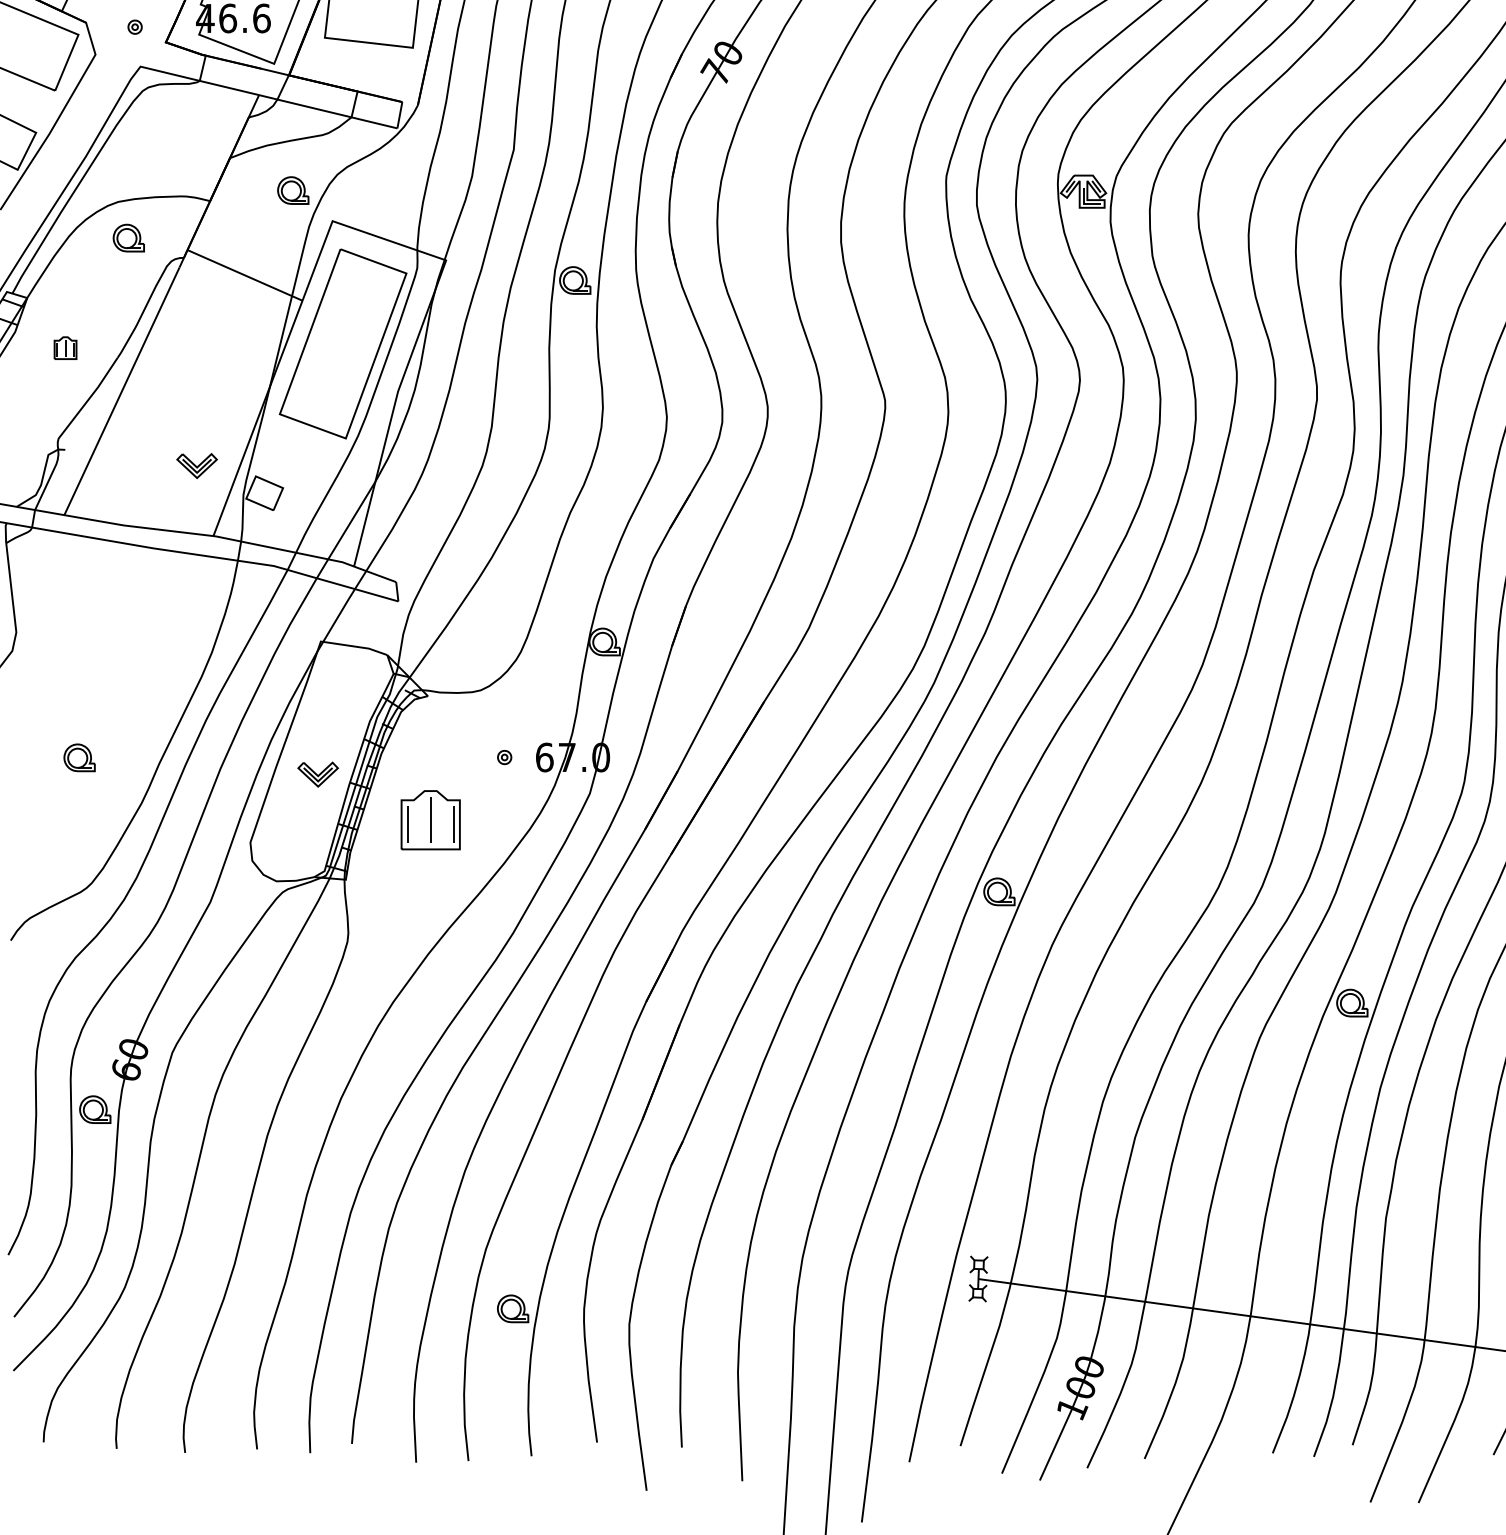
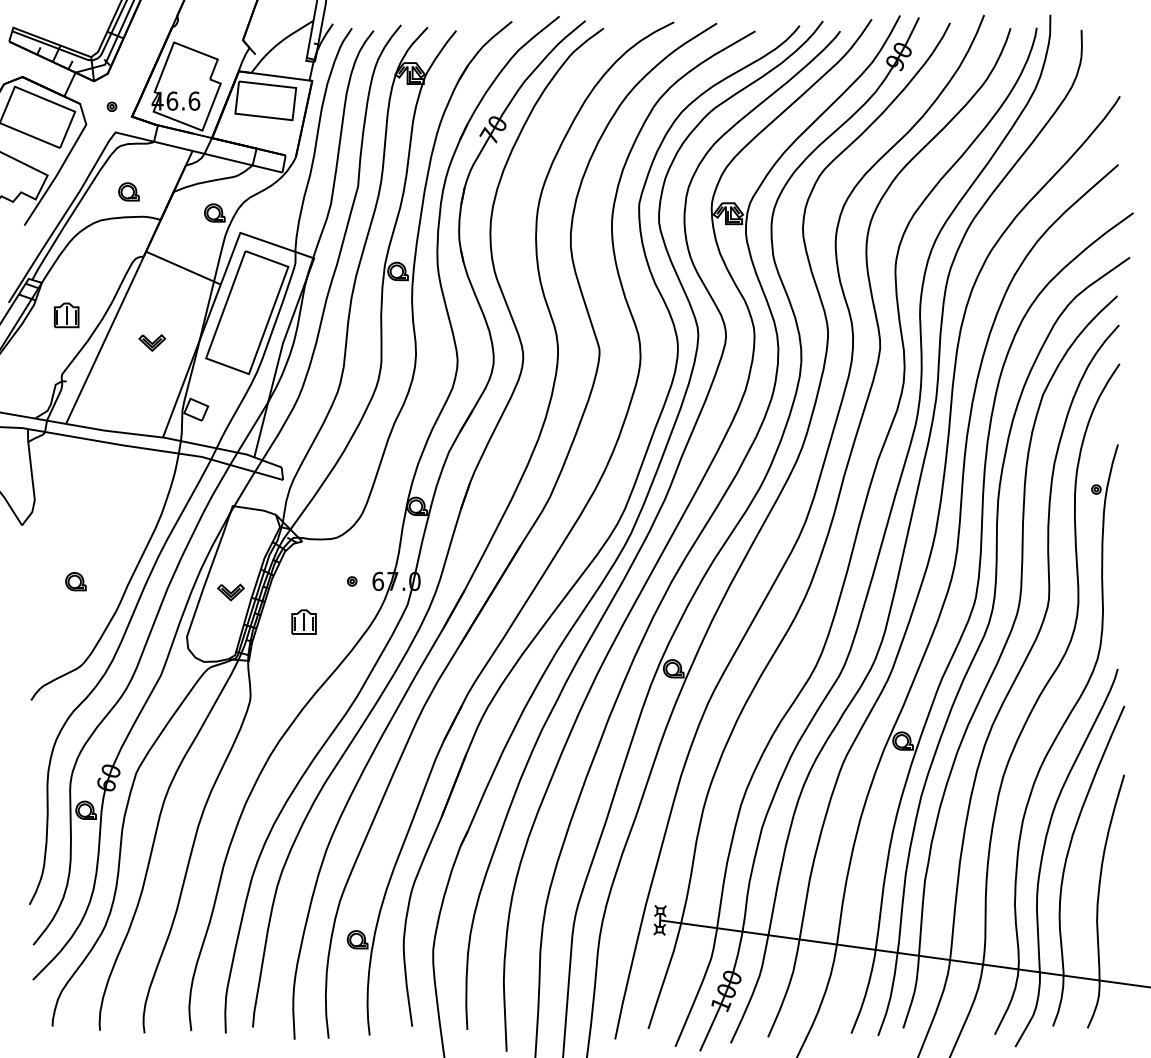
part: (128, 237) -> (128, 191), moved
part: (65, 348) -> (66, 315), size x1.67
part: (197, 465) -> (152, 342), moved
part: (429, 819) -> (303, 621), size x0.62

